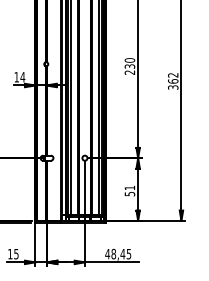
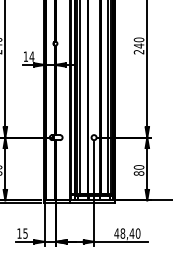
text: (129, 66) -> (138, 45), 230 -> 240
text: (129, 190) -> (138, 169), 51 -> 80
text: (128, 254) -> (137, 233), 48,45 -> 48,40

